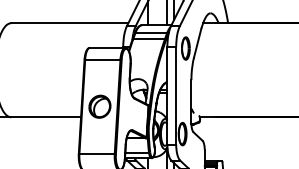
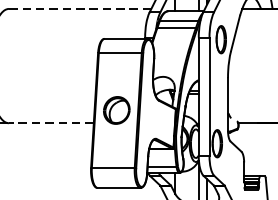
line: (69, 23) -> (79, 9), solid -> dashed
line: (46, 117) -> (51, 123), solid -> dashed

